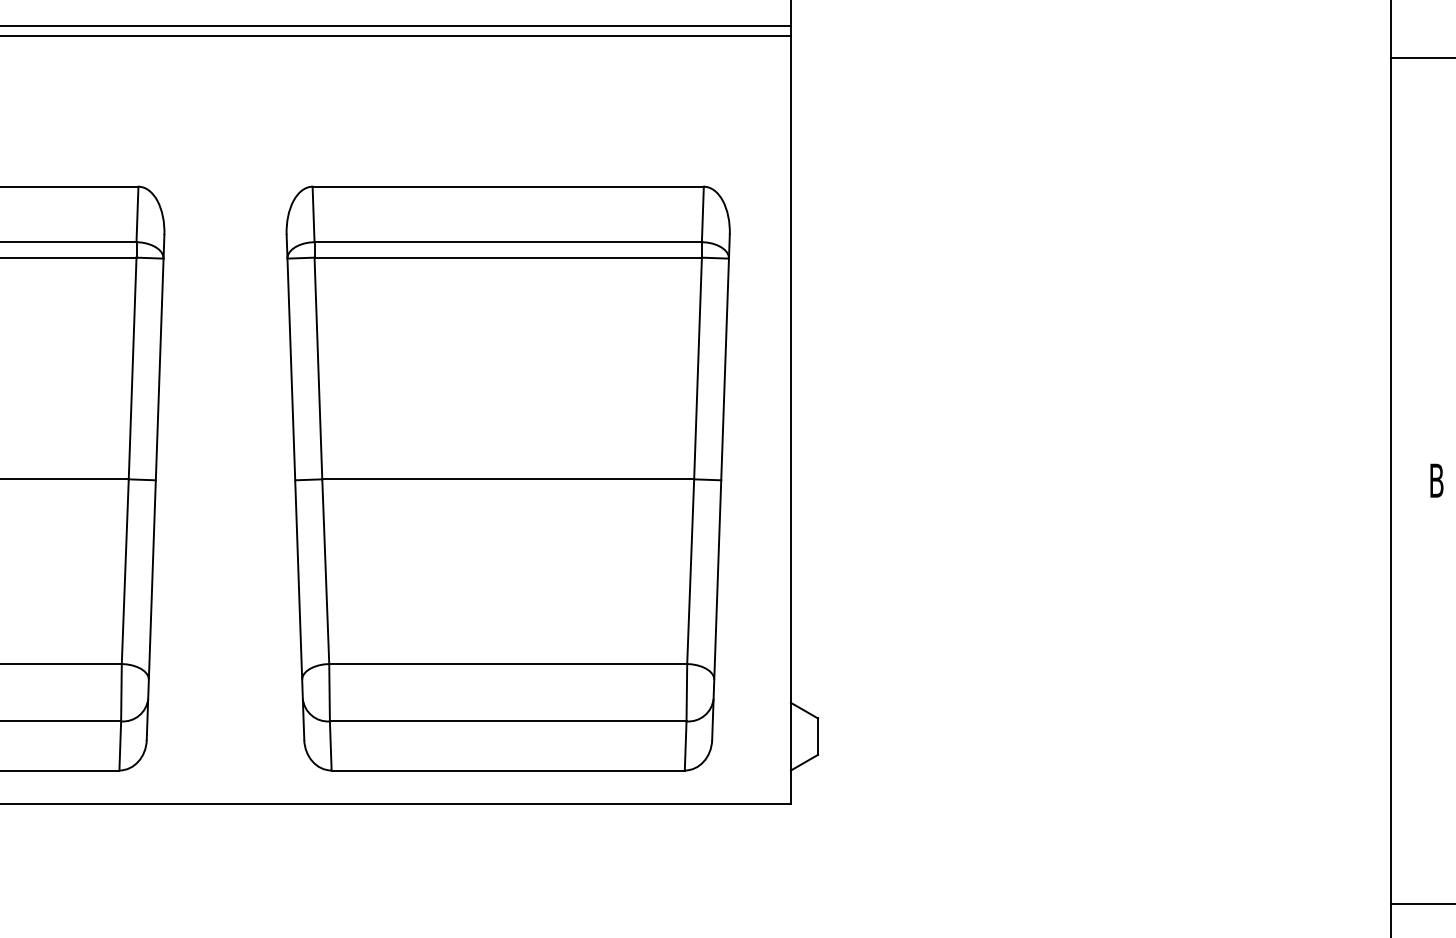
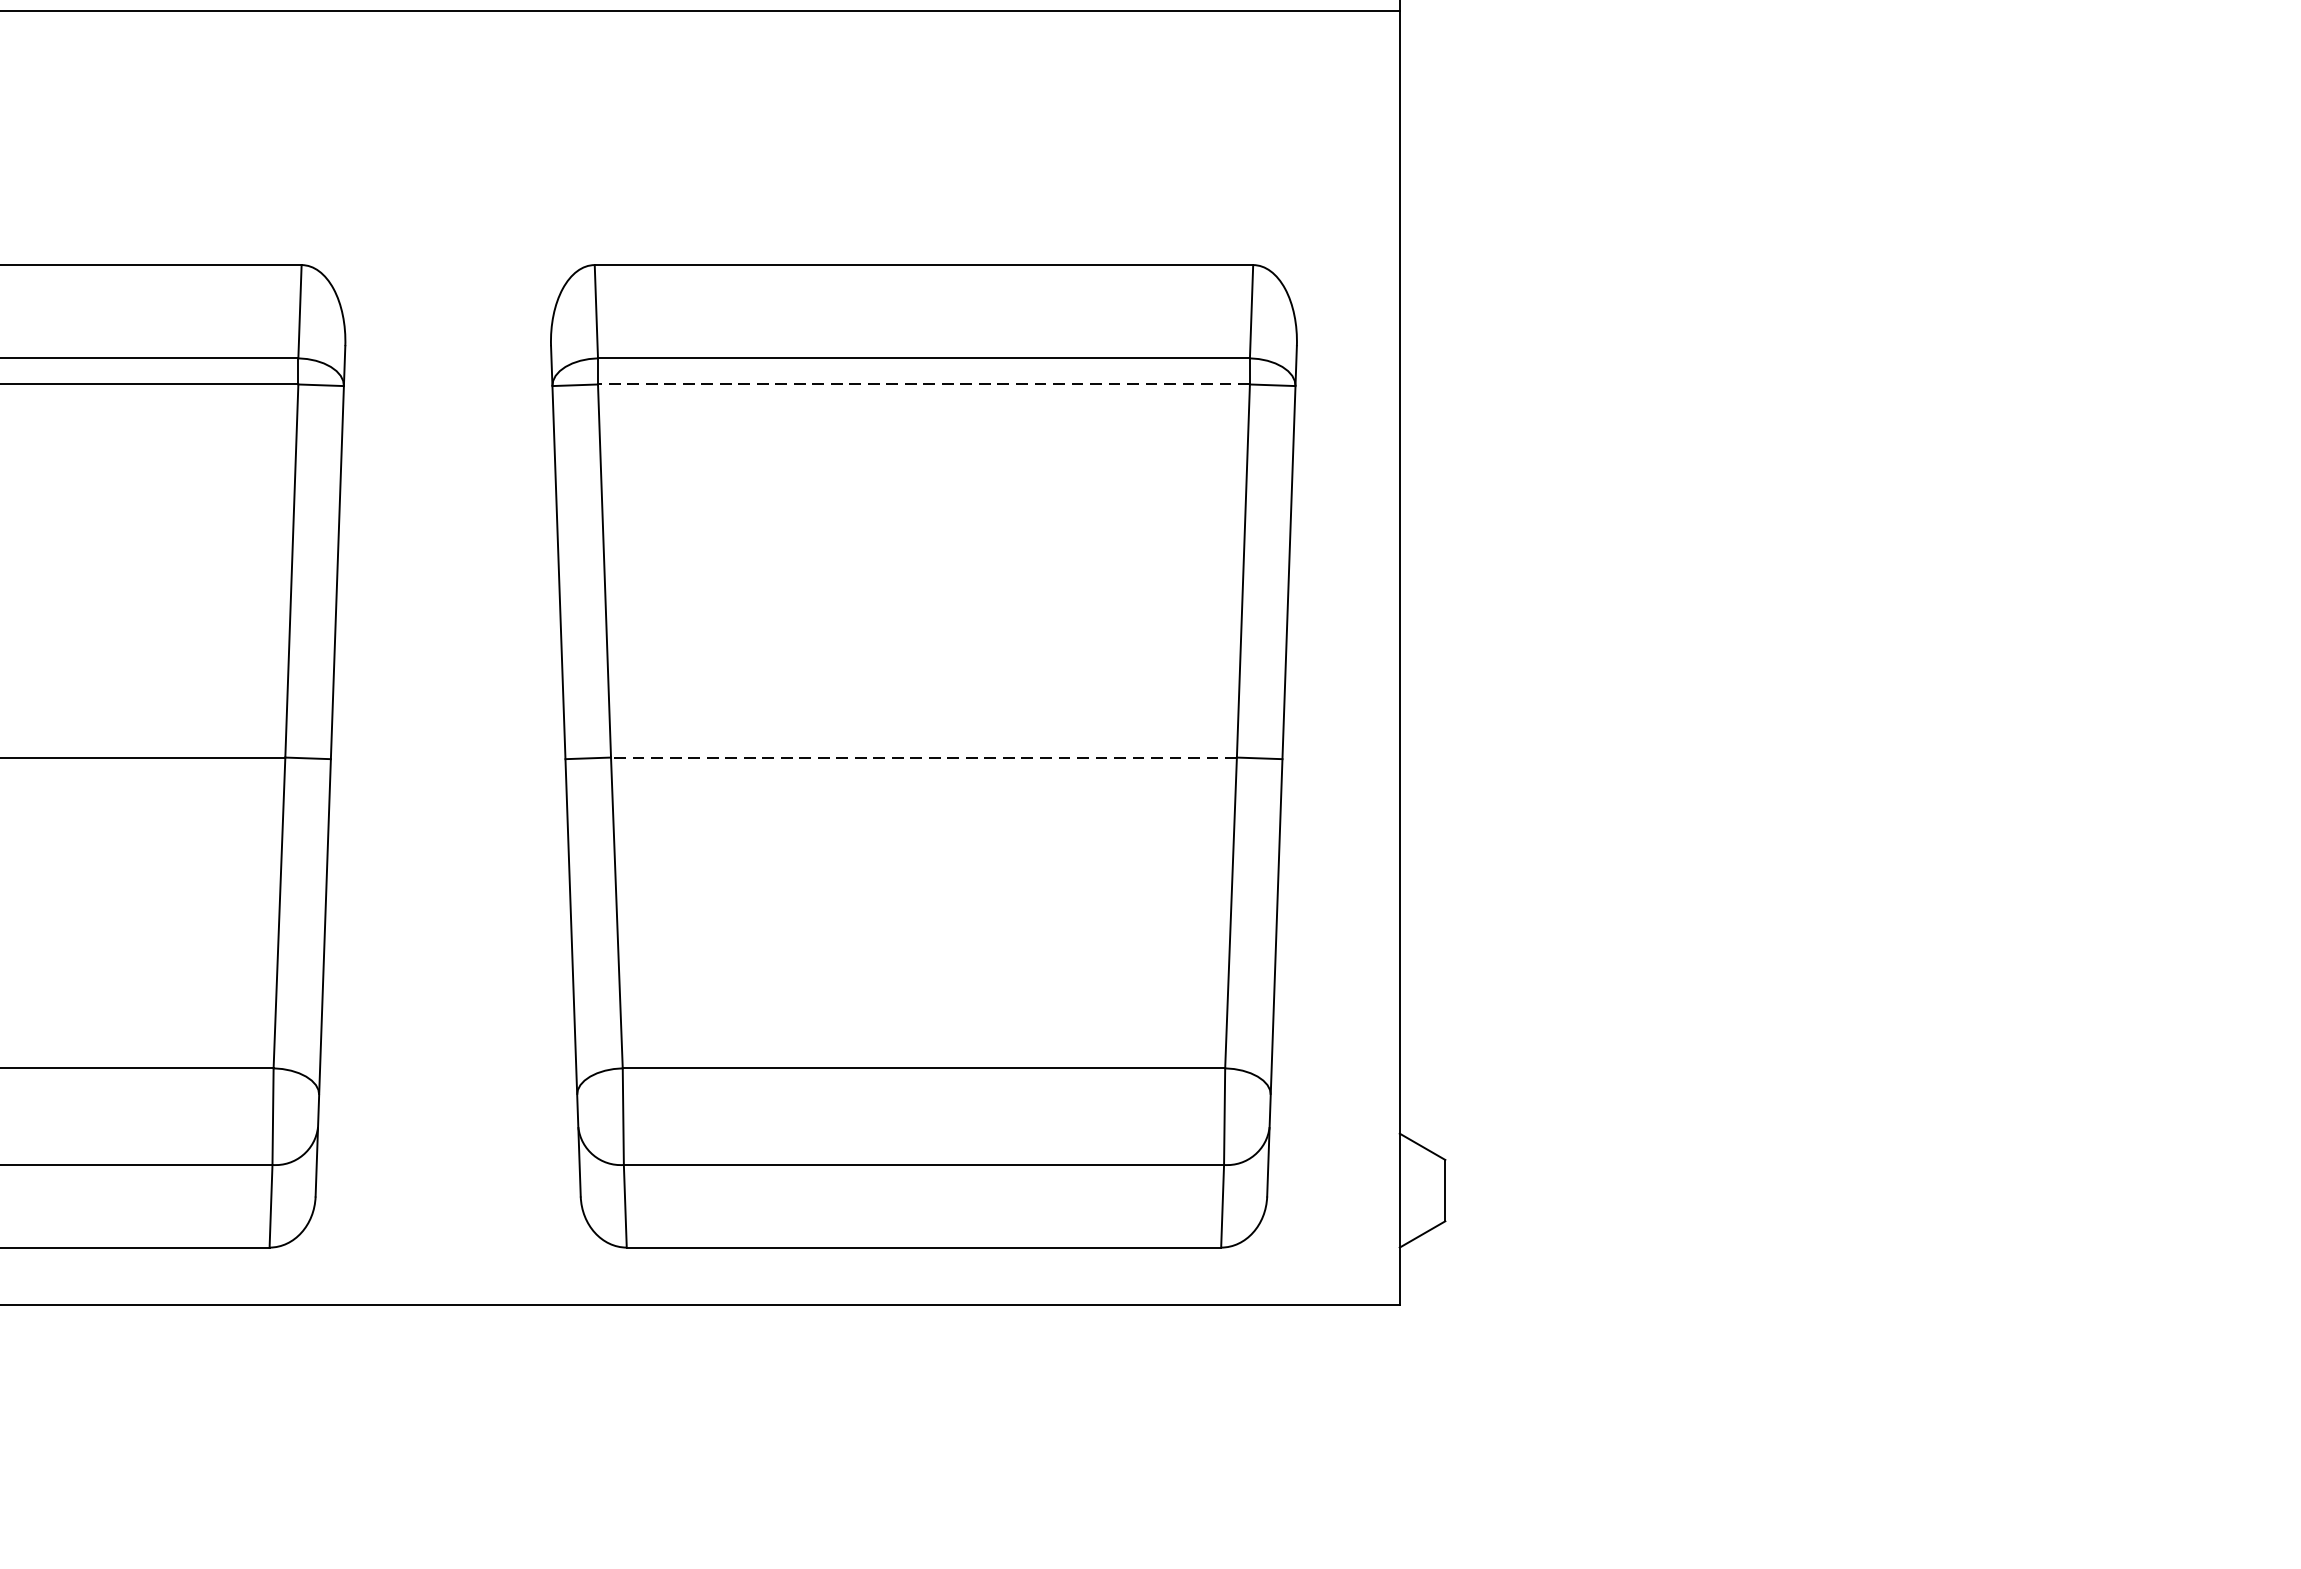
line: (508, 257) -> (924, 384), solid -> dashed
line: (508, 479) -> (924, 757), solid -> dashed

